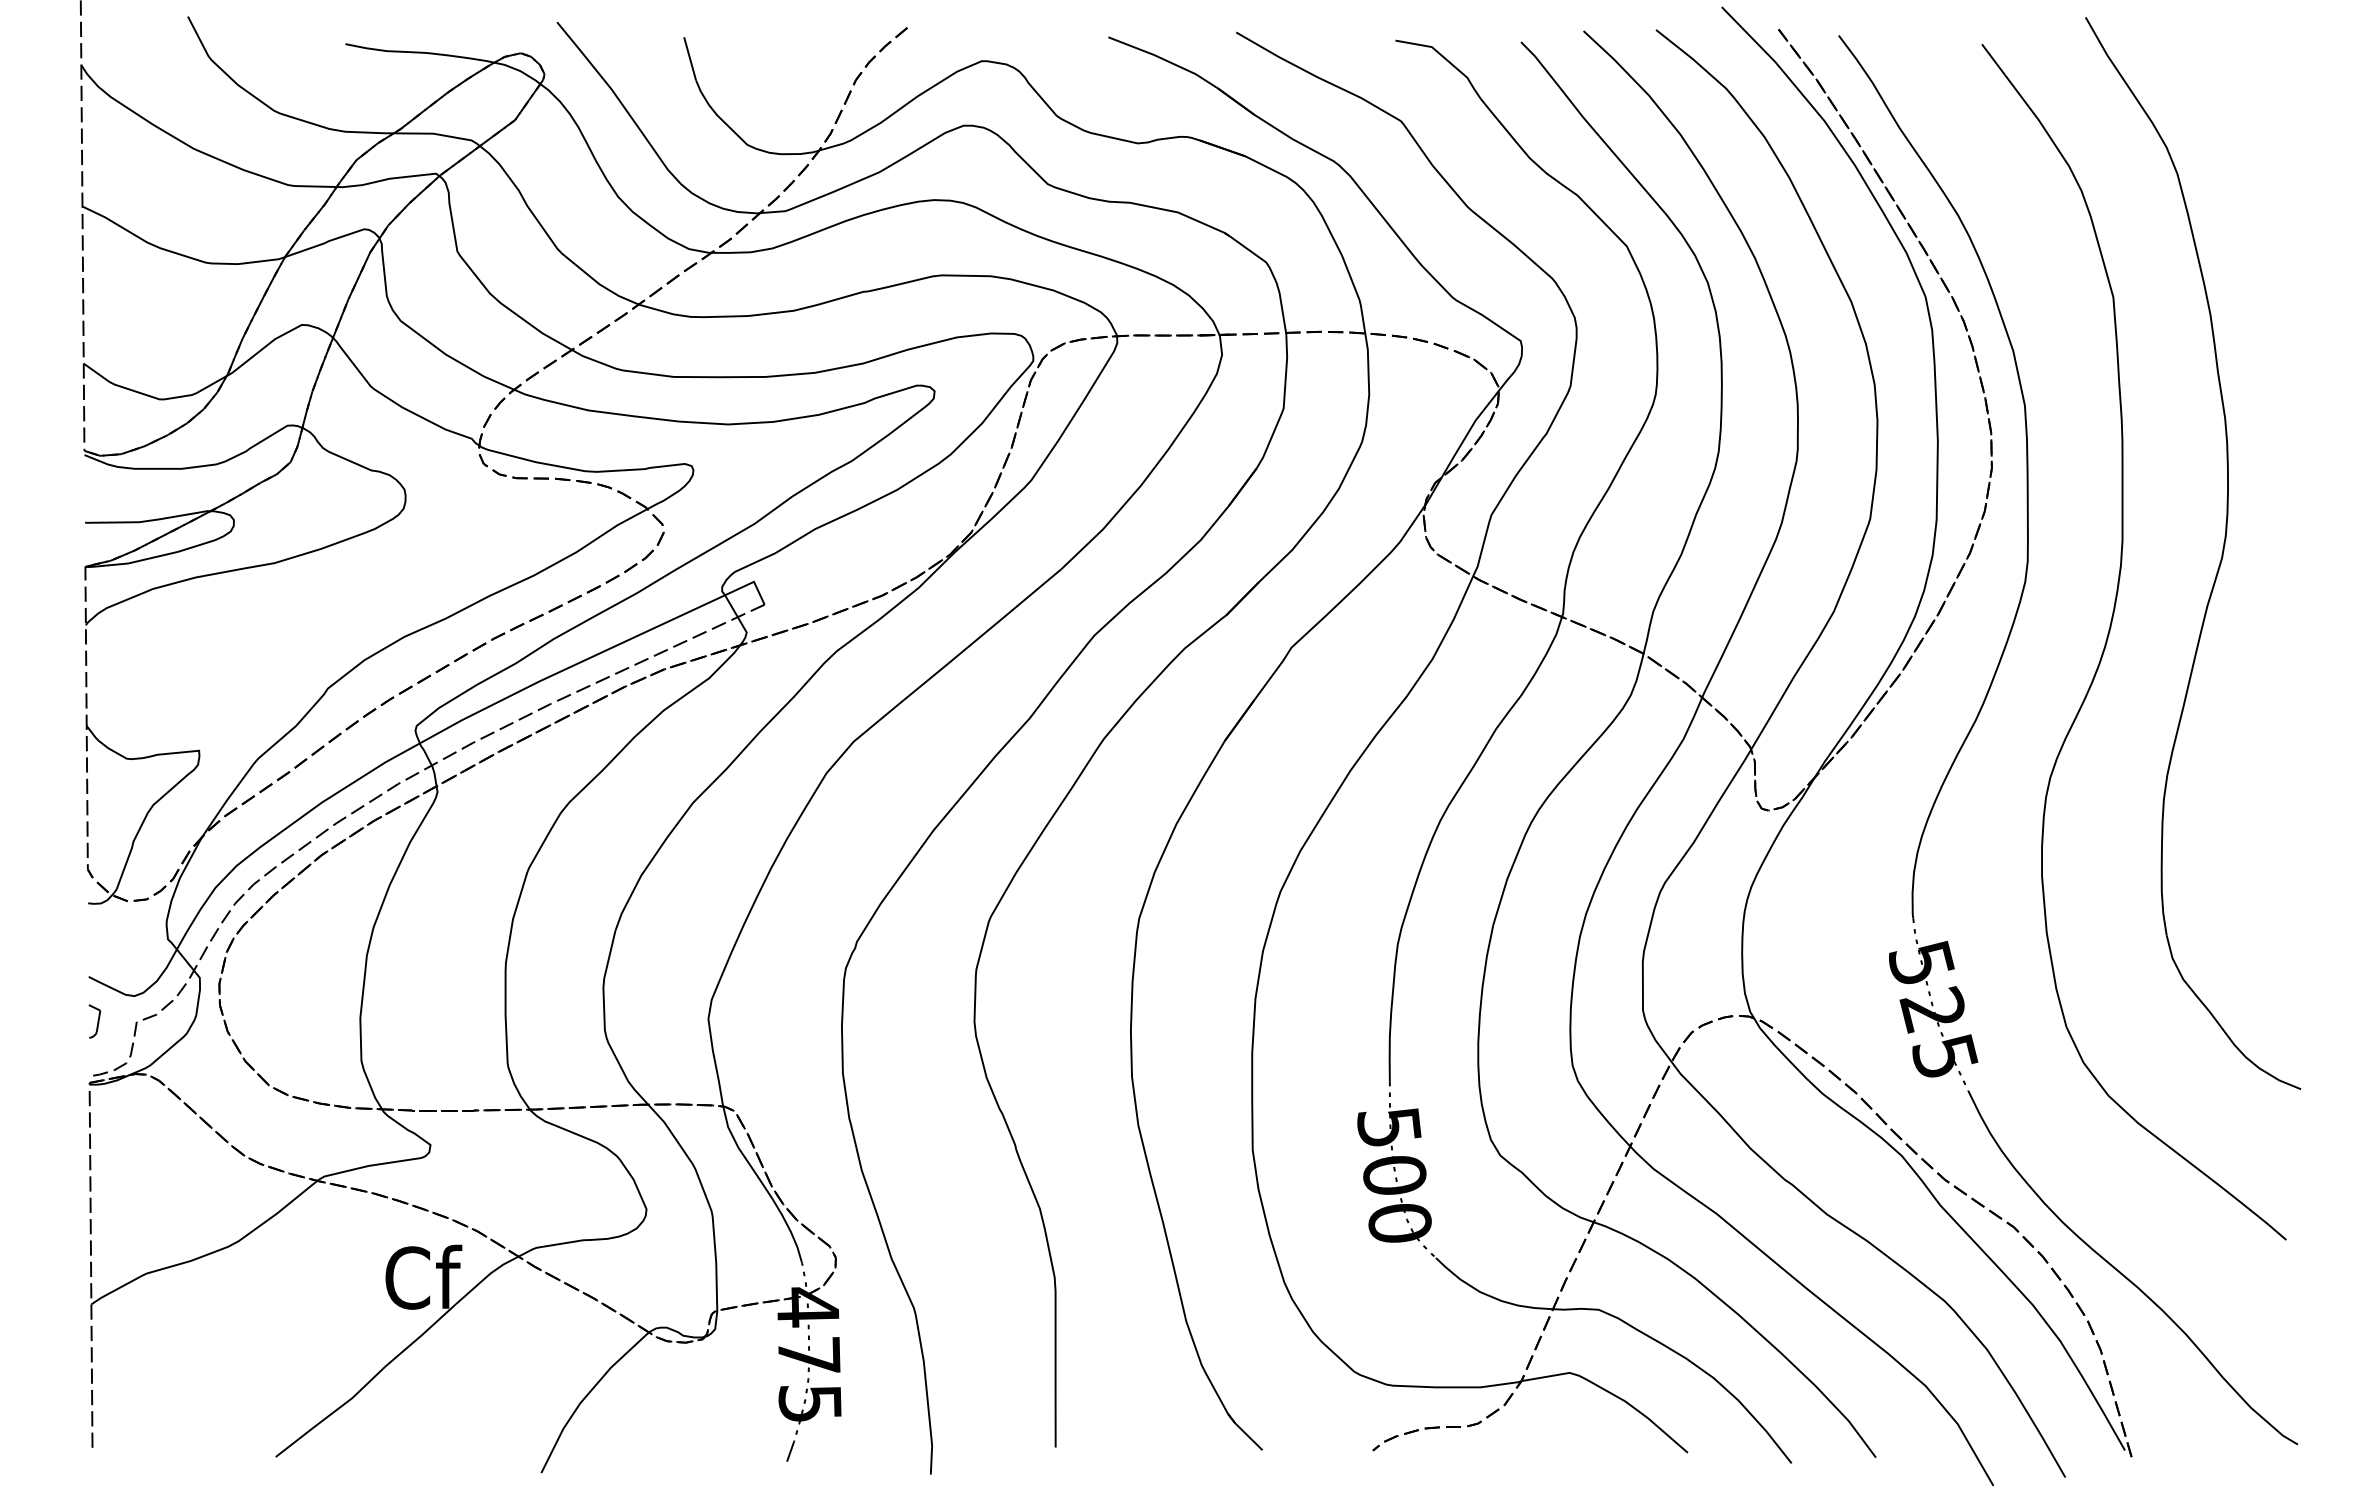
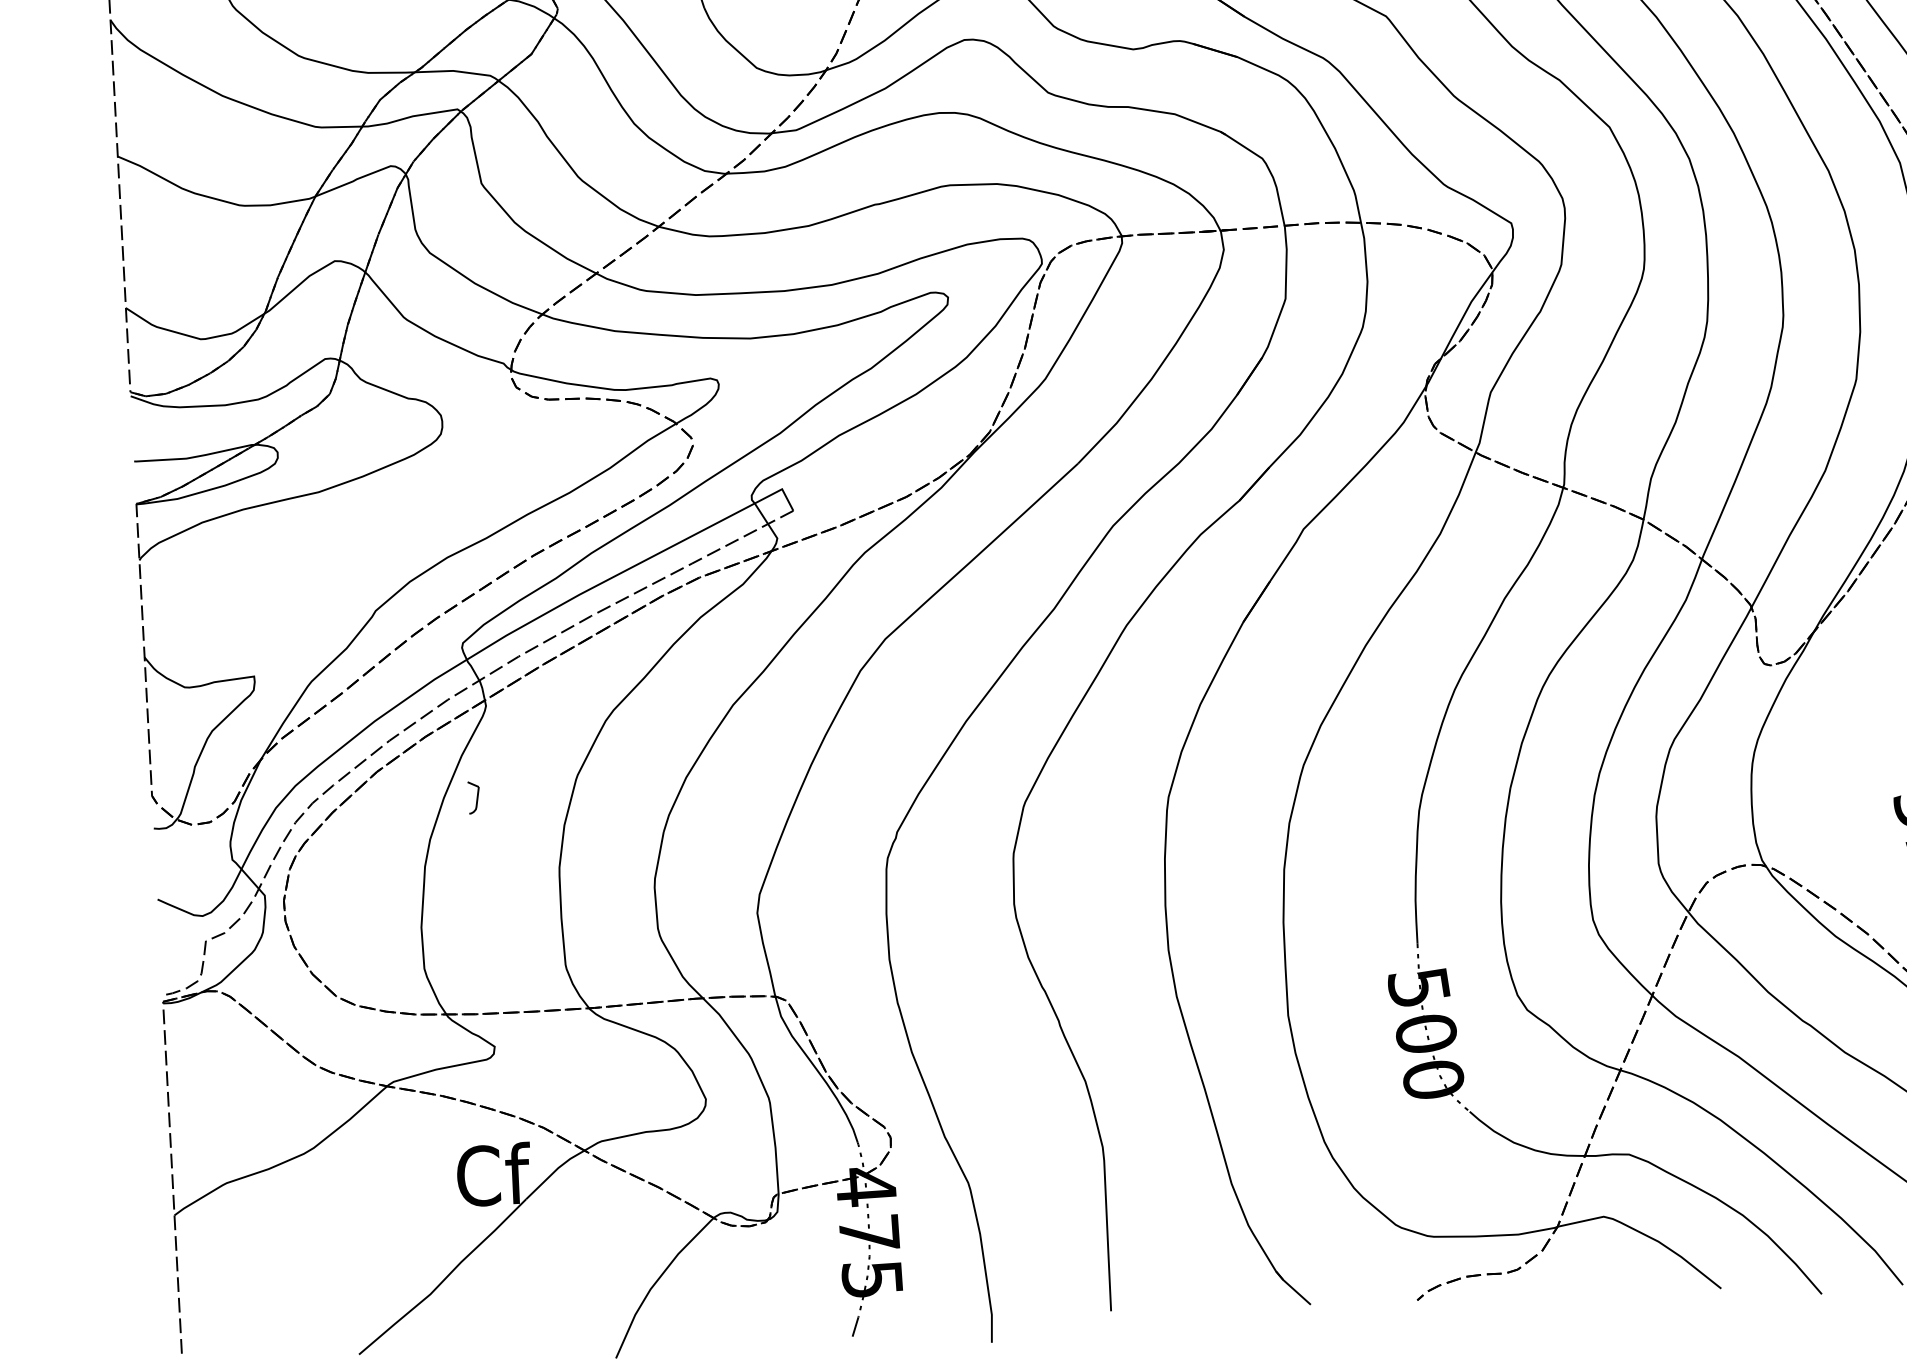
part: (94, 1021) -> (473, 797), moved

